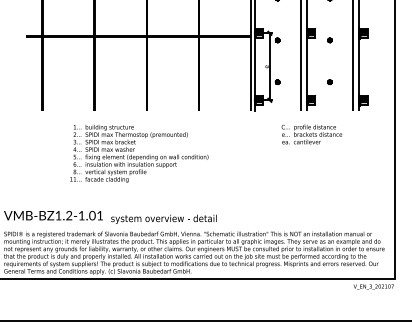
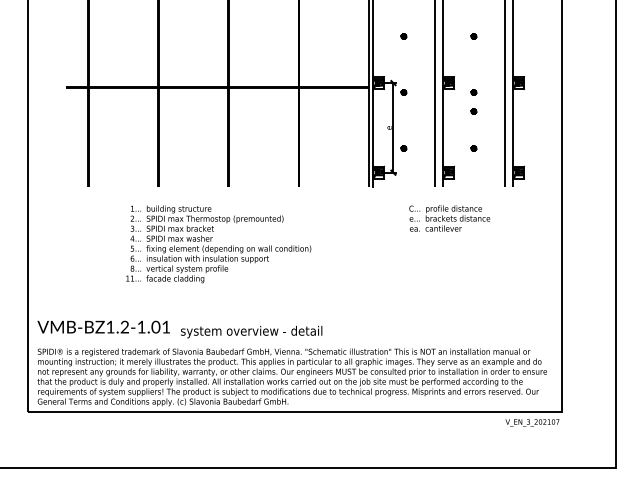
part: (329, 54) -> (473, 111), added

